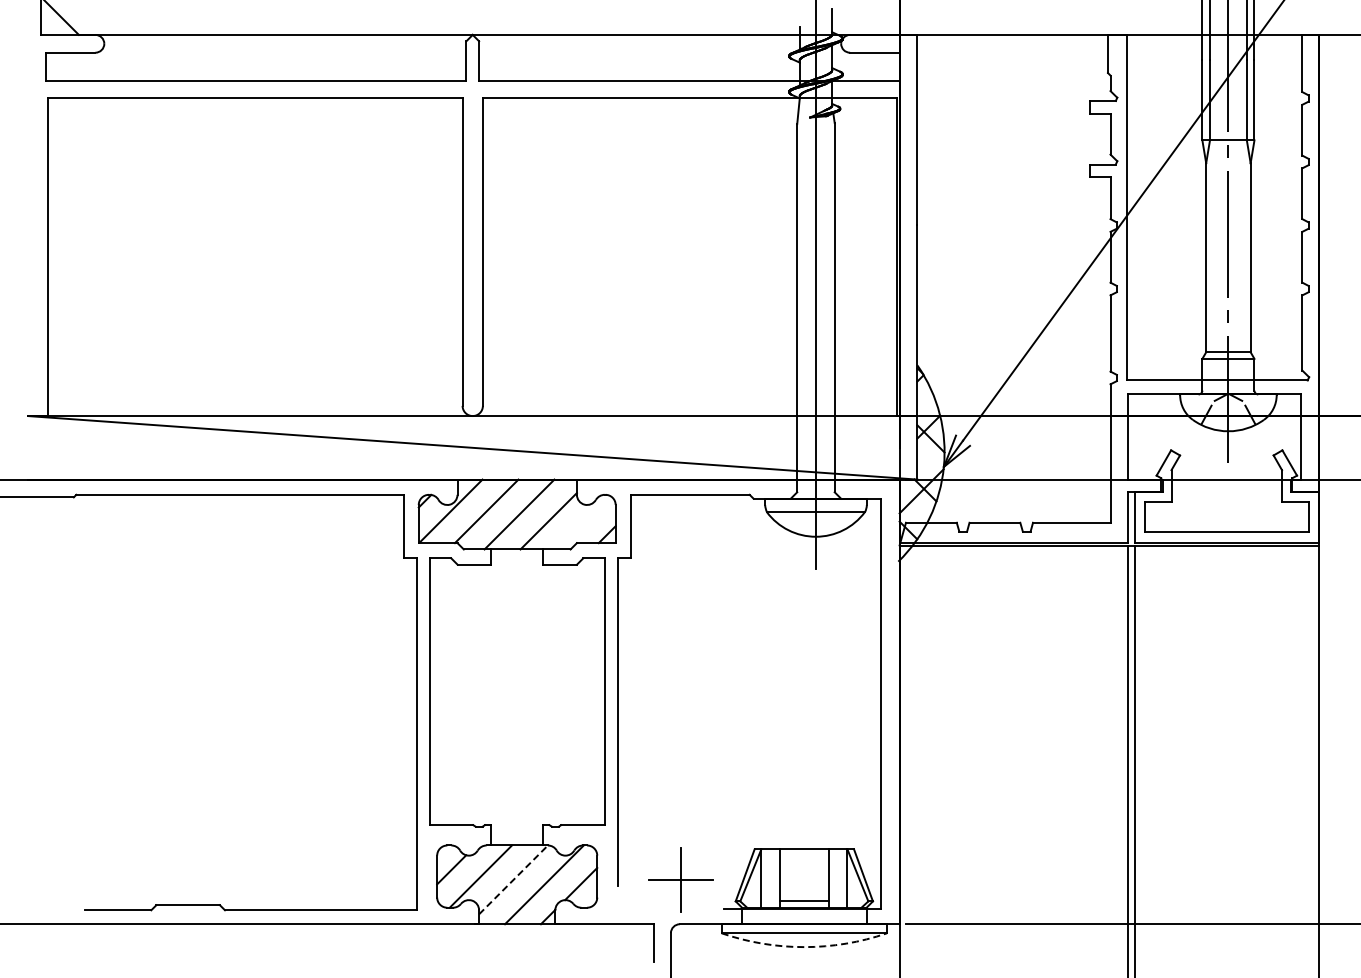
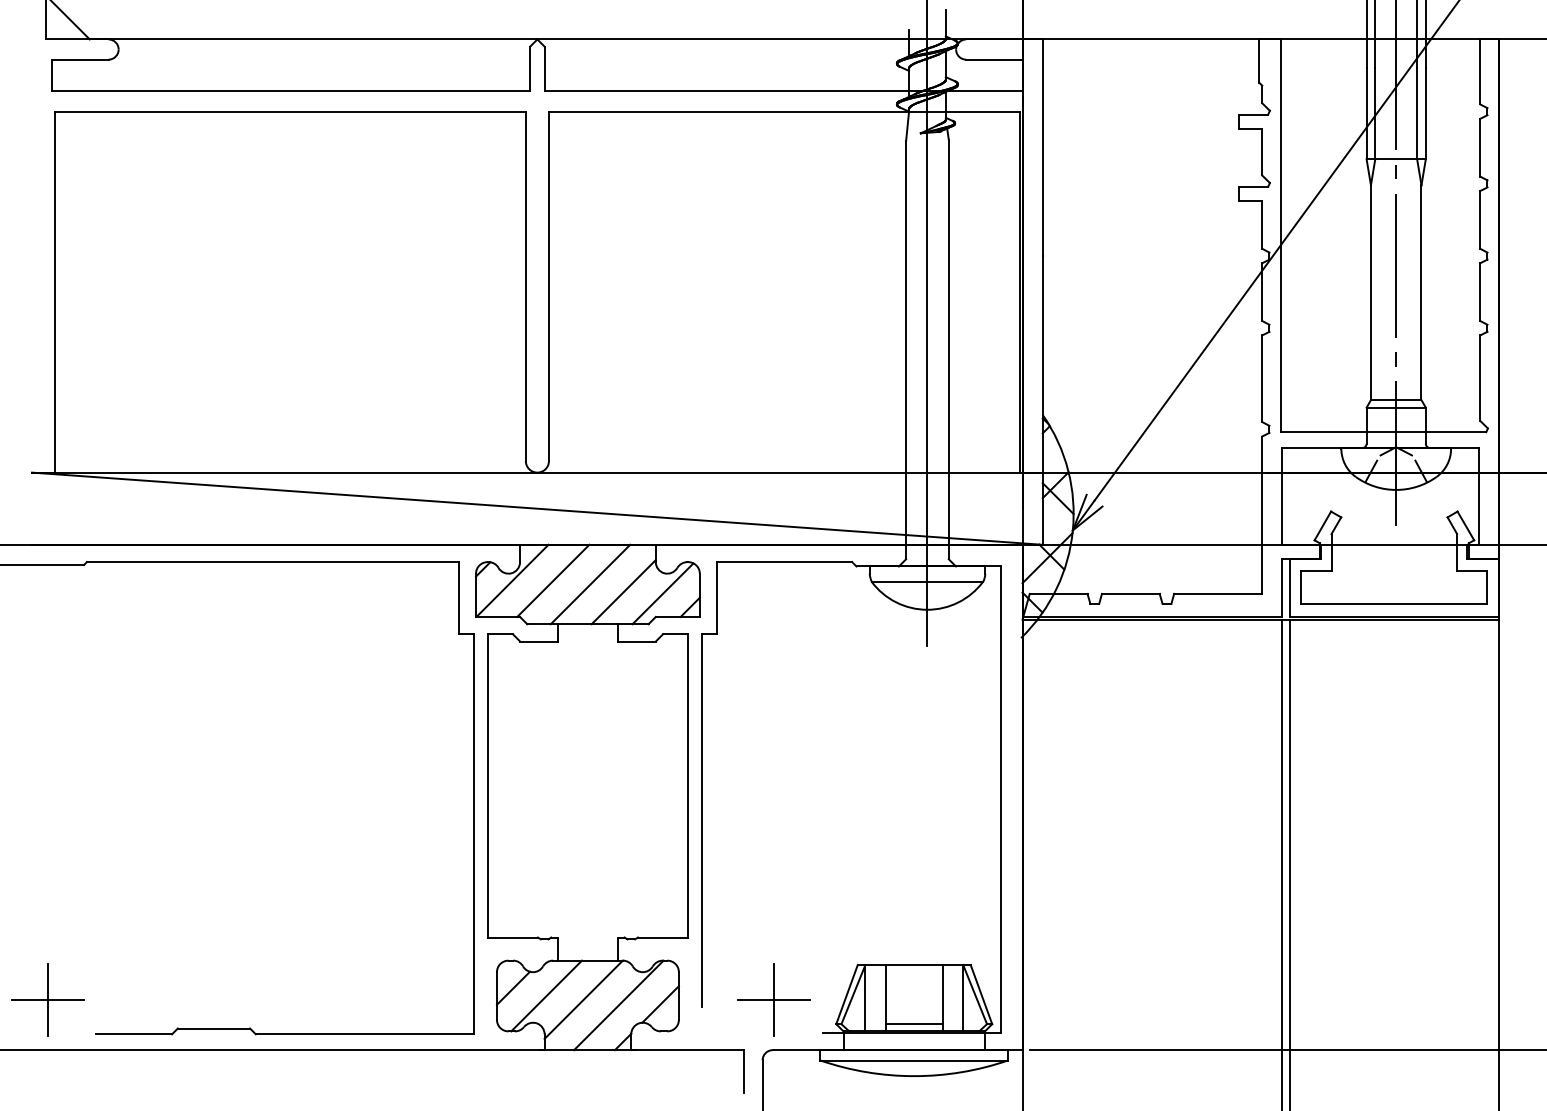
line: (583, 522) -> (663, 593), added
part: (41, 879) -> (47, 999), added
line: (513, 879) -> (583, 999), dashed -> solid
arc: (804, 947) -> (914, 1076), dashed -> solid

